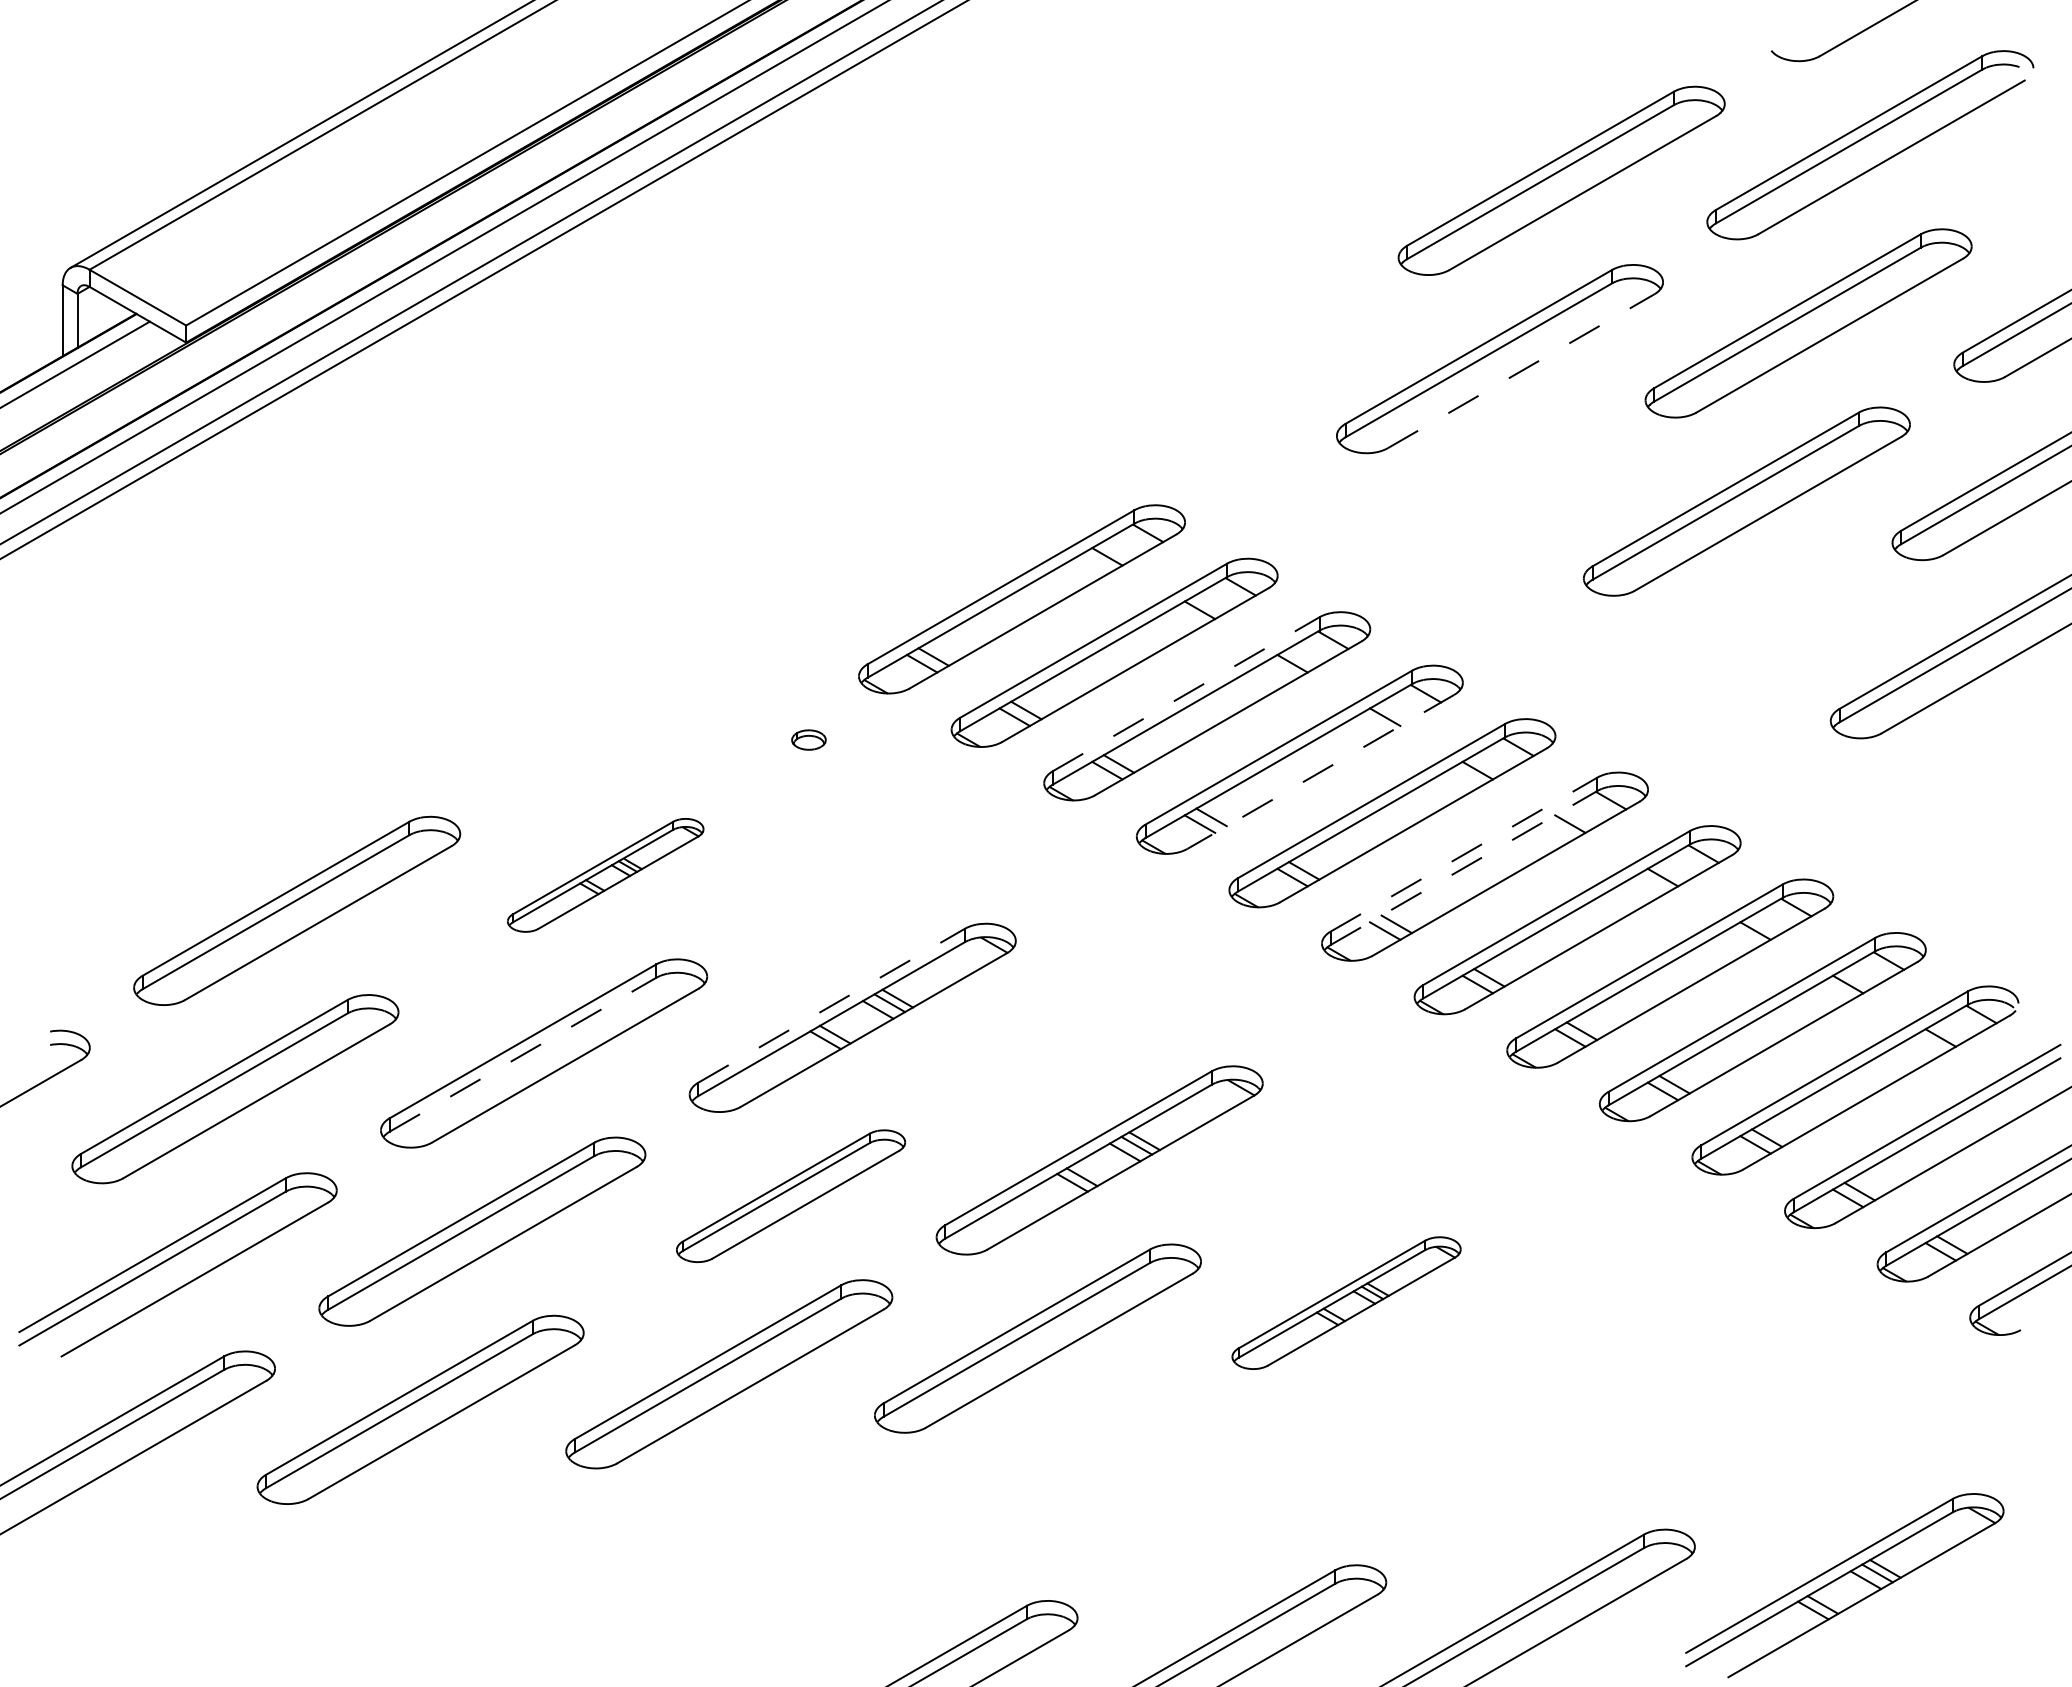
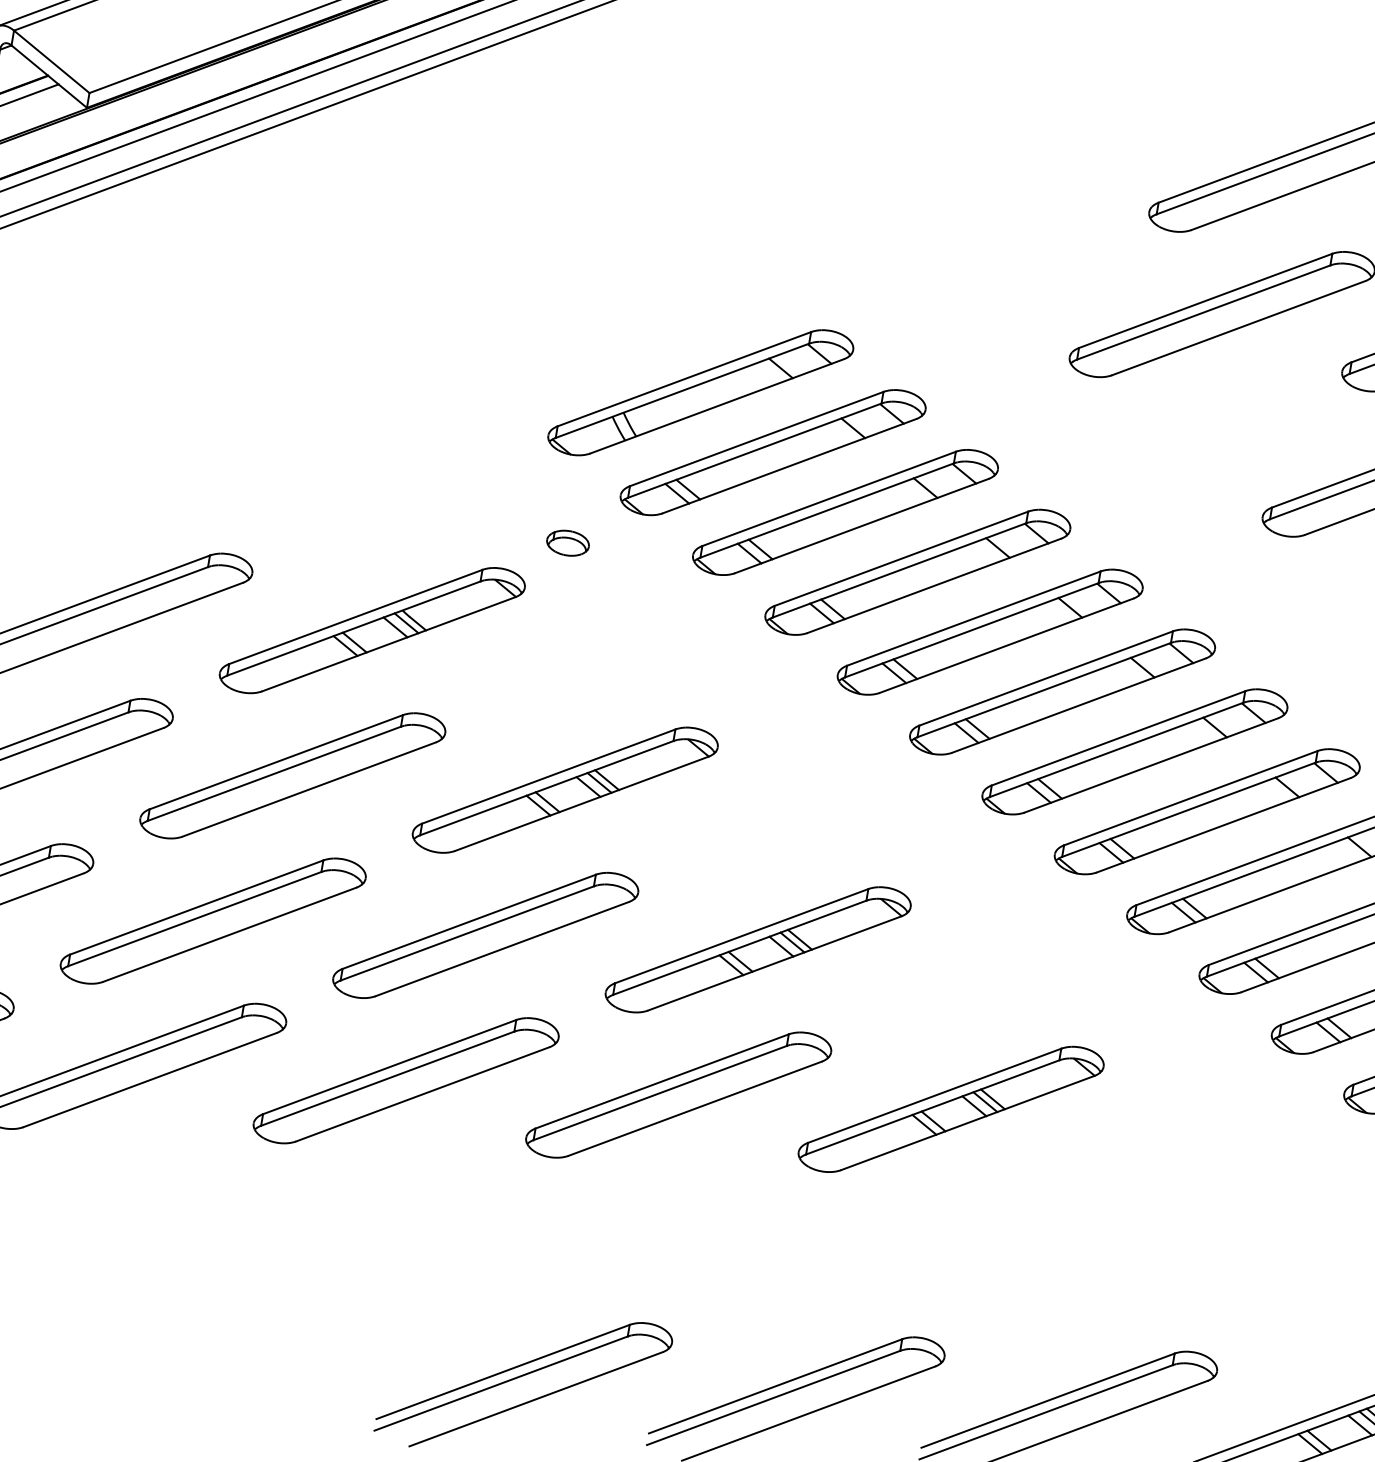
line: (1521, 371) -> (1239, 328), dashed -> solid
part: (929, 545) -> (700, 392), added
line: (1186, 694) -> (901, 559), dashed -> solid
part: (808, 739) -> (567, 542), size x1.43
line: (1320, 771) -> (1006, 645), dashed -> solid
line: (1464, 854) -> (1118, 738), dashed -> solid
line: (1464, 867) -> (1117, 749), dashed -> solid
part: (605, 875) -> (372, 630), size x1.67
line: (831, 1005) -> (548, 776), dashed -> solid
line: (522, 1054) -> (273, 773), dashed -> solid
part: (790, 1196) -> (485, 935), size x1.43
part: (1346, 1303) -> (950, 1109), size x1.43

